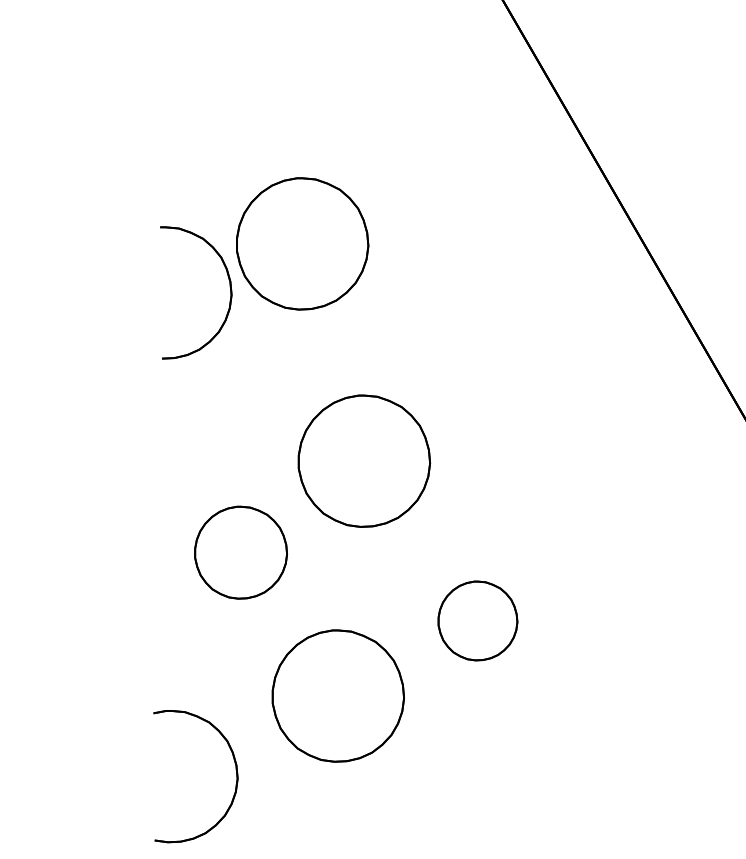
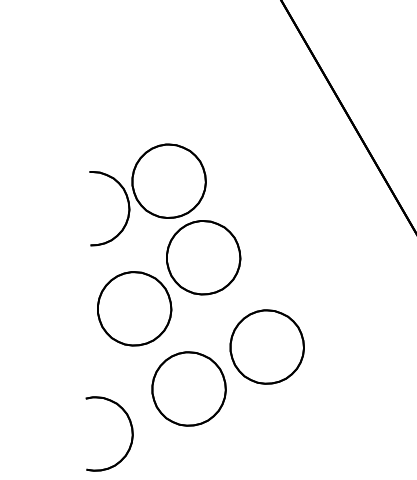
part: (263, 267) -> (147, 194), moved
part: (240, 552) -> (134, 308), size x1.43
part: (476, 620) -> (266, 346), size x1.67

